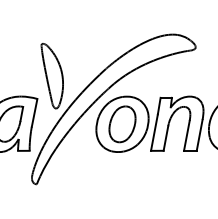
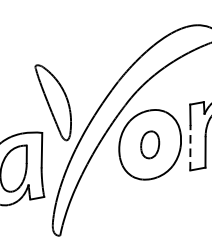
part: (122, 124) -> (150, 145), size x0.6
line: (154, 132) -> (190, 147), solid -> dashed

